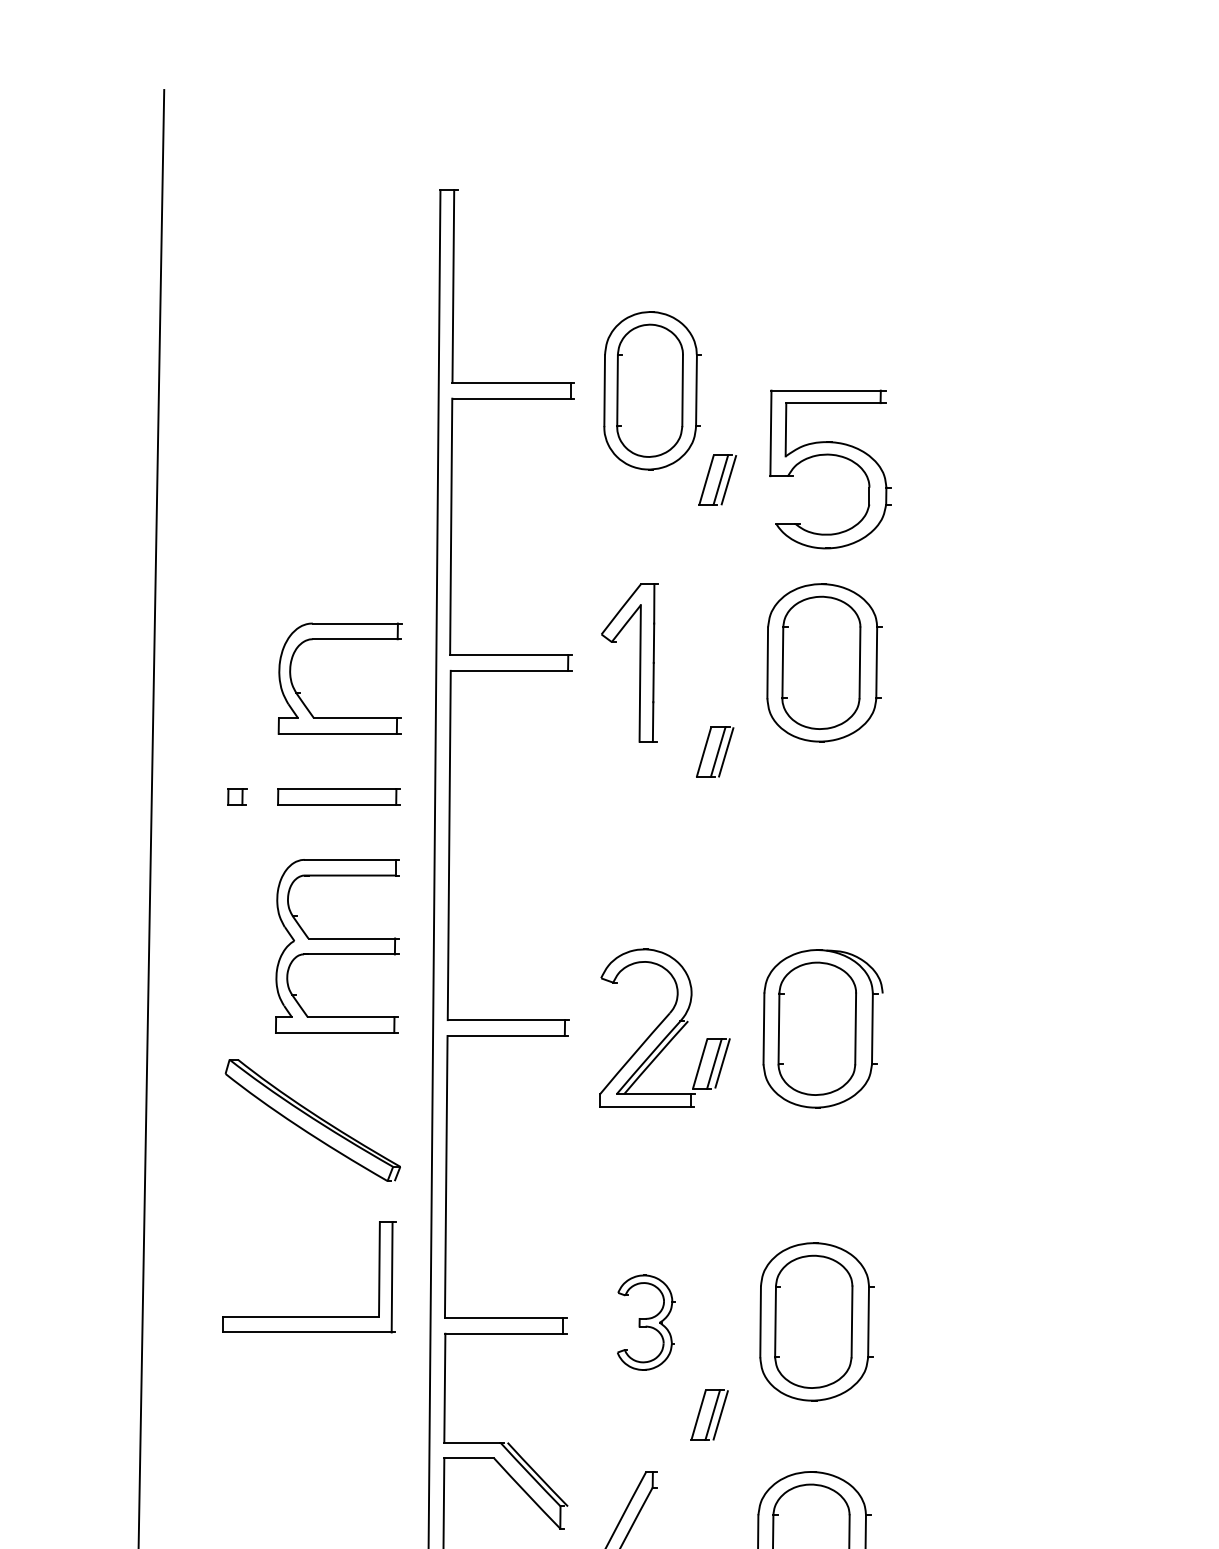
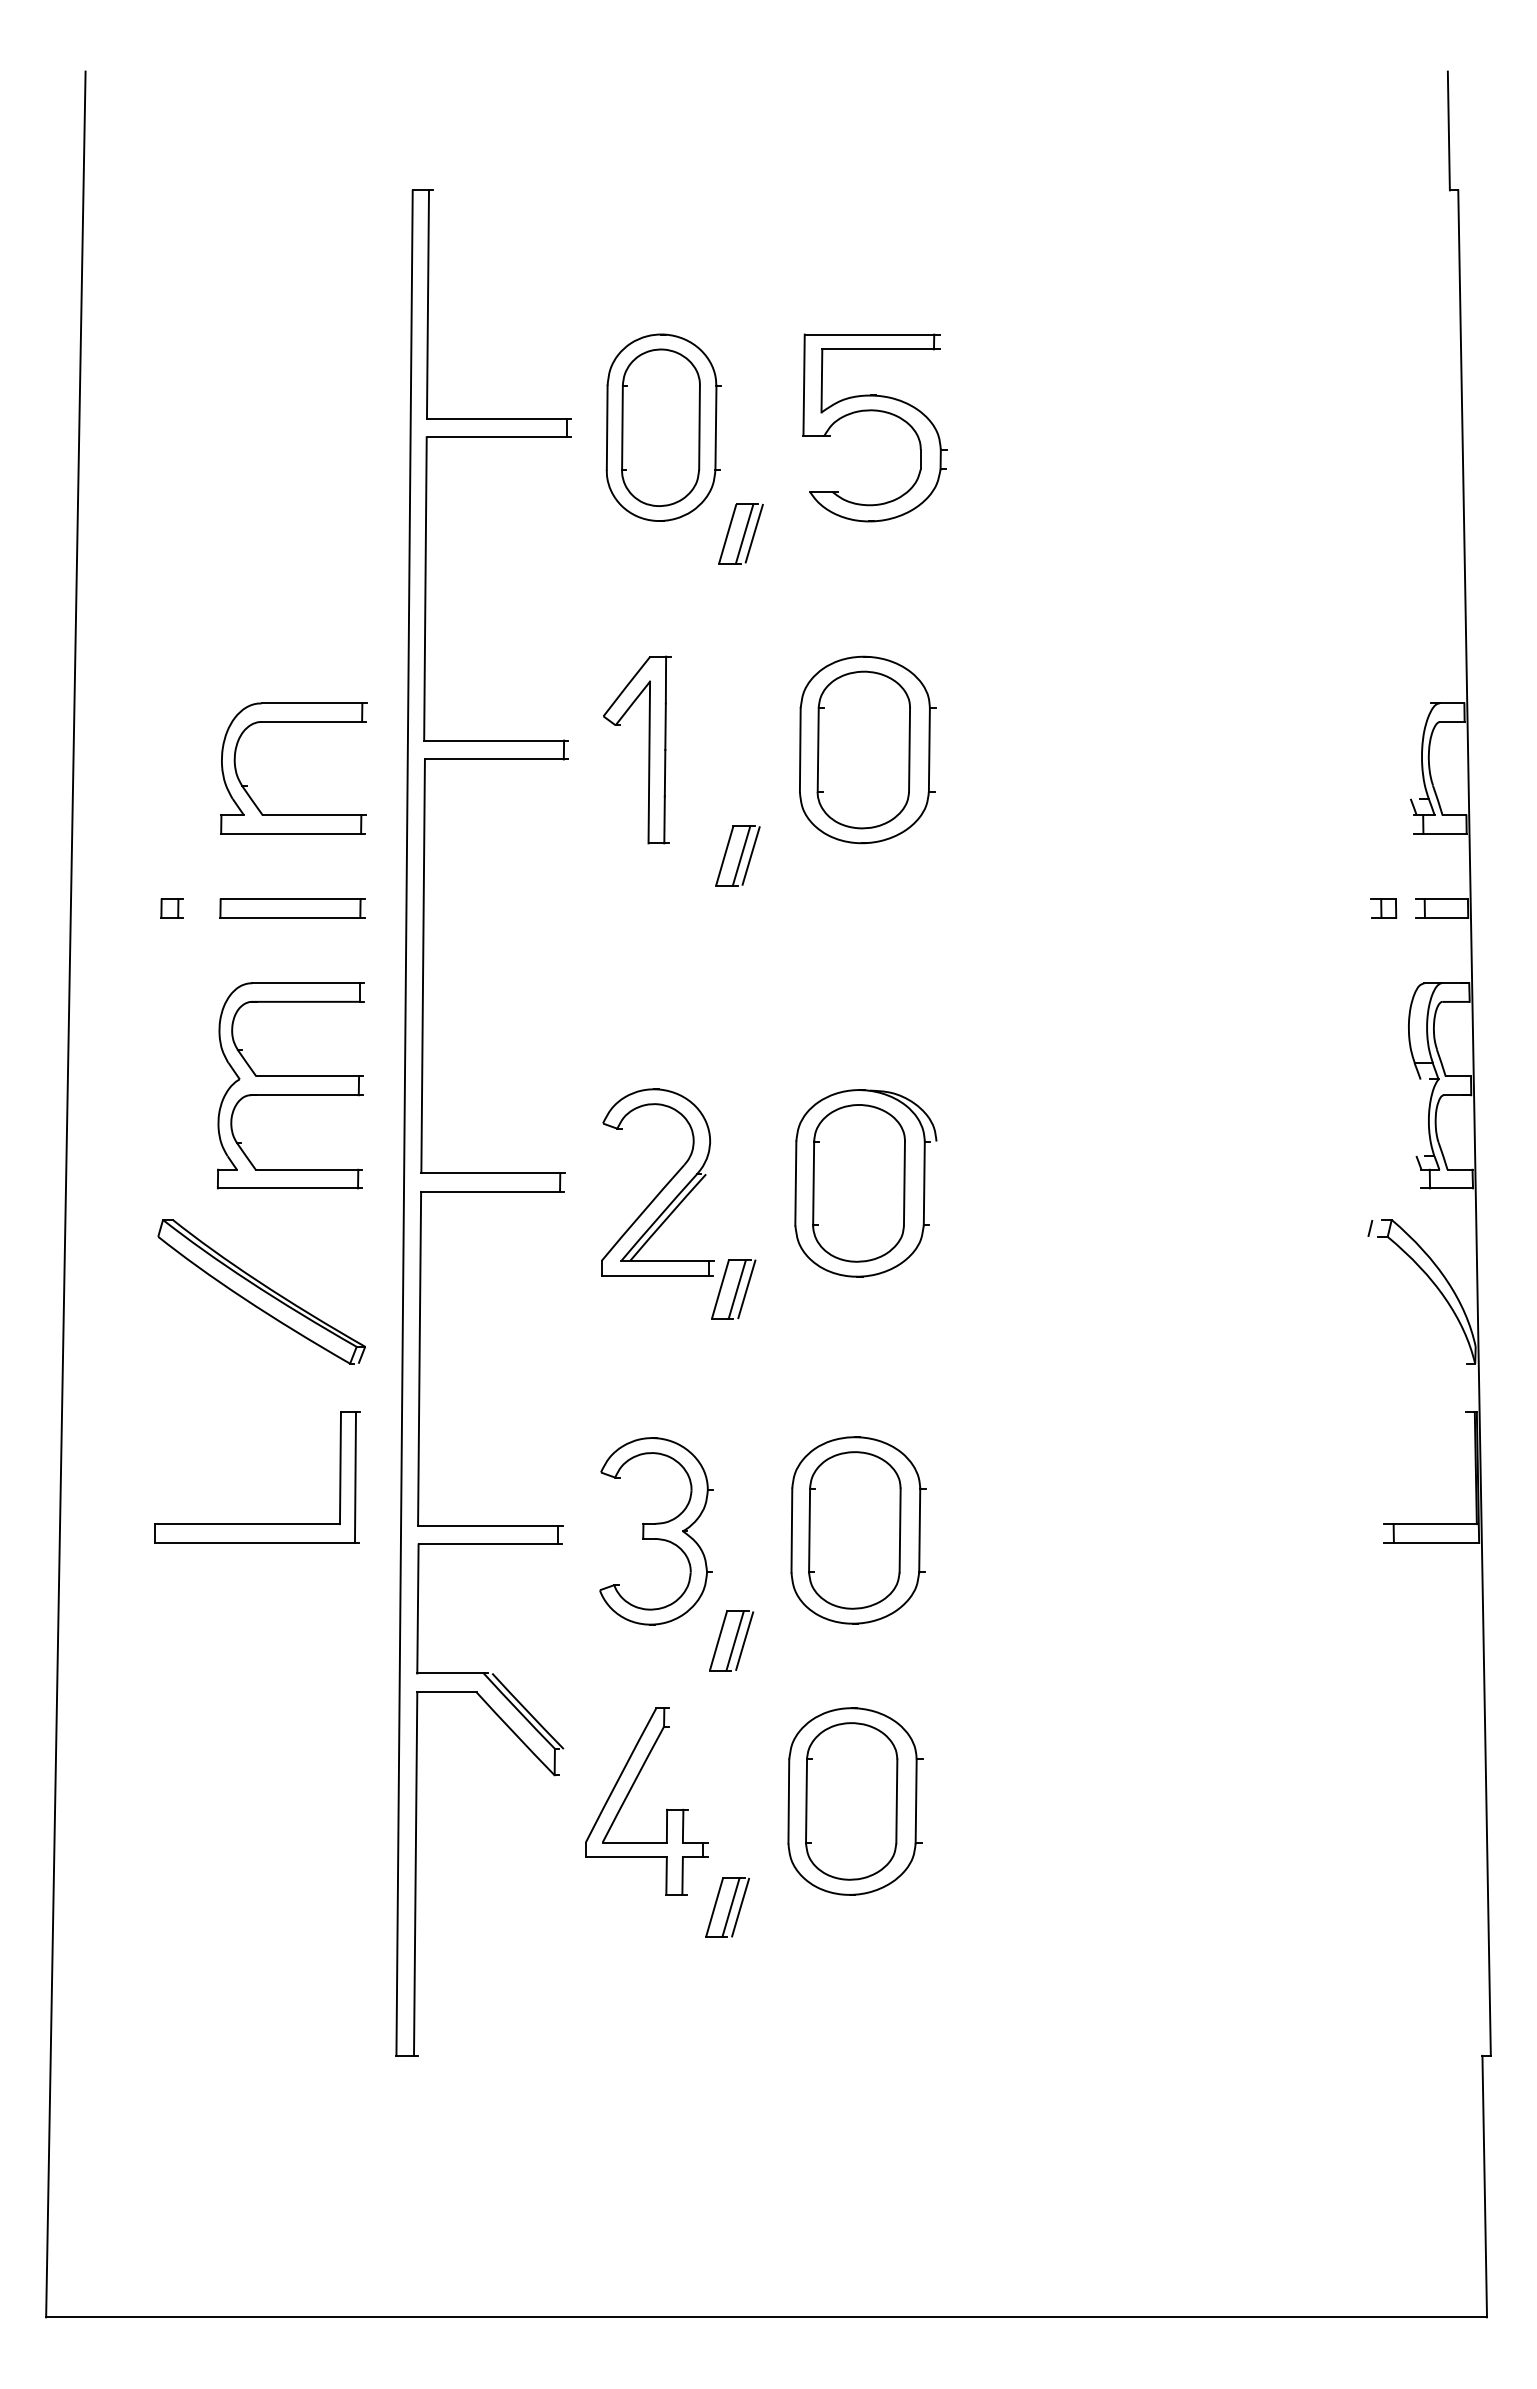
part: (830, 455) -> (874, 411), moved
part: (711, 1063) -> (733, 1289), moved
part: (646, 1322) -> (656, 1531), size x1.67

